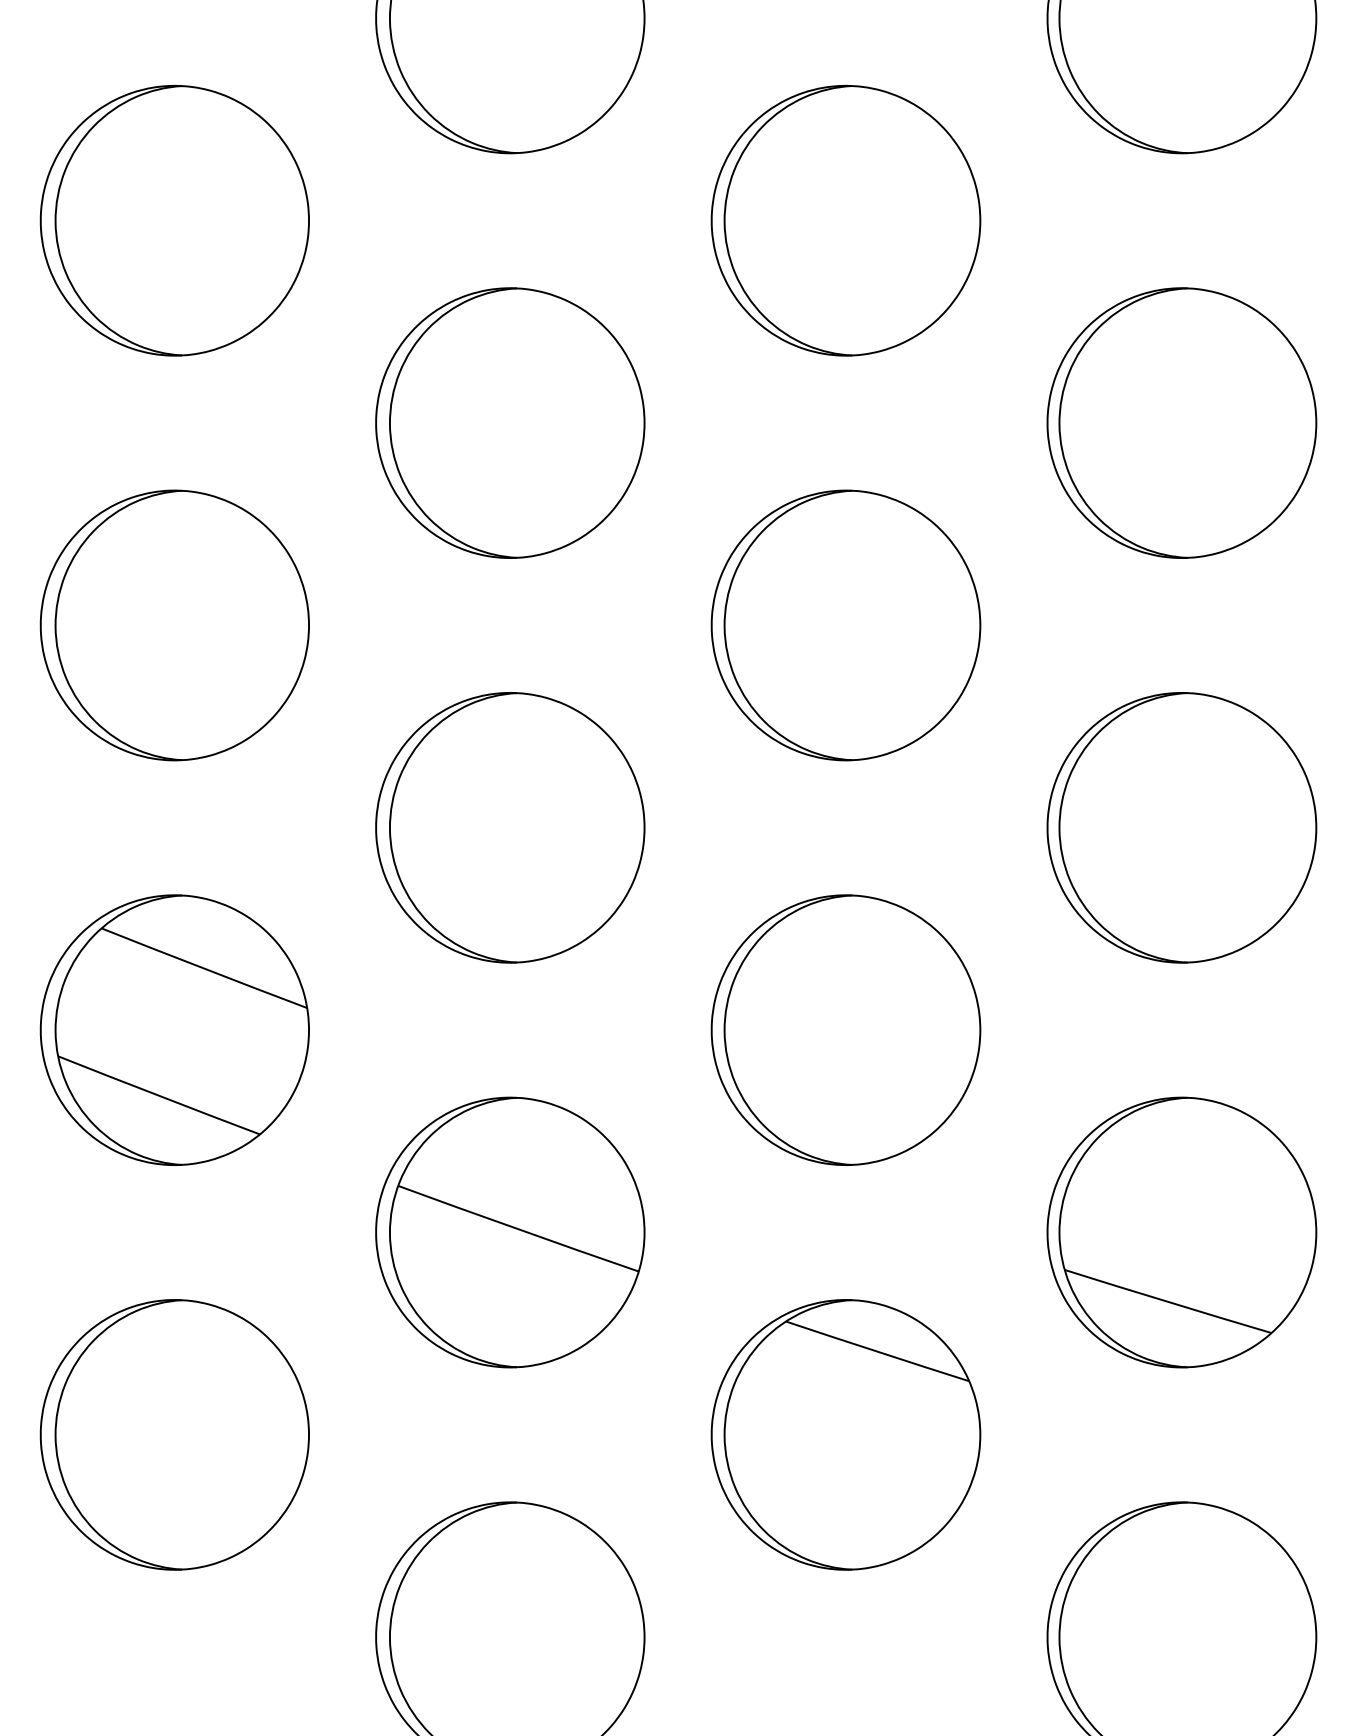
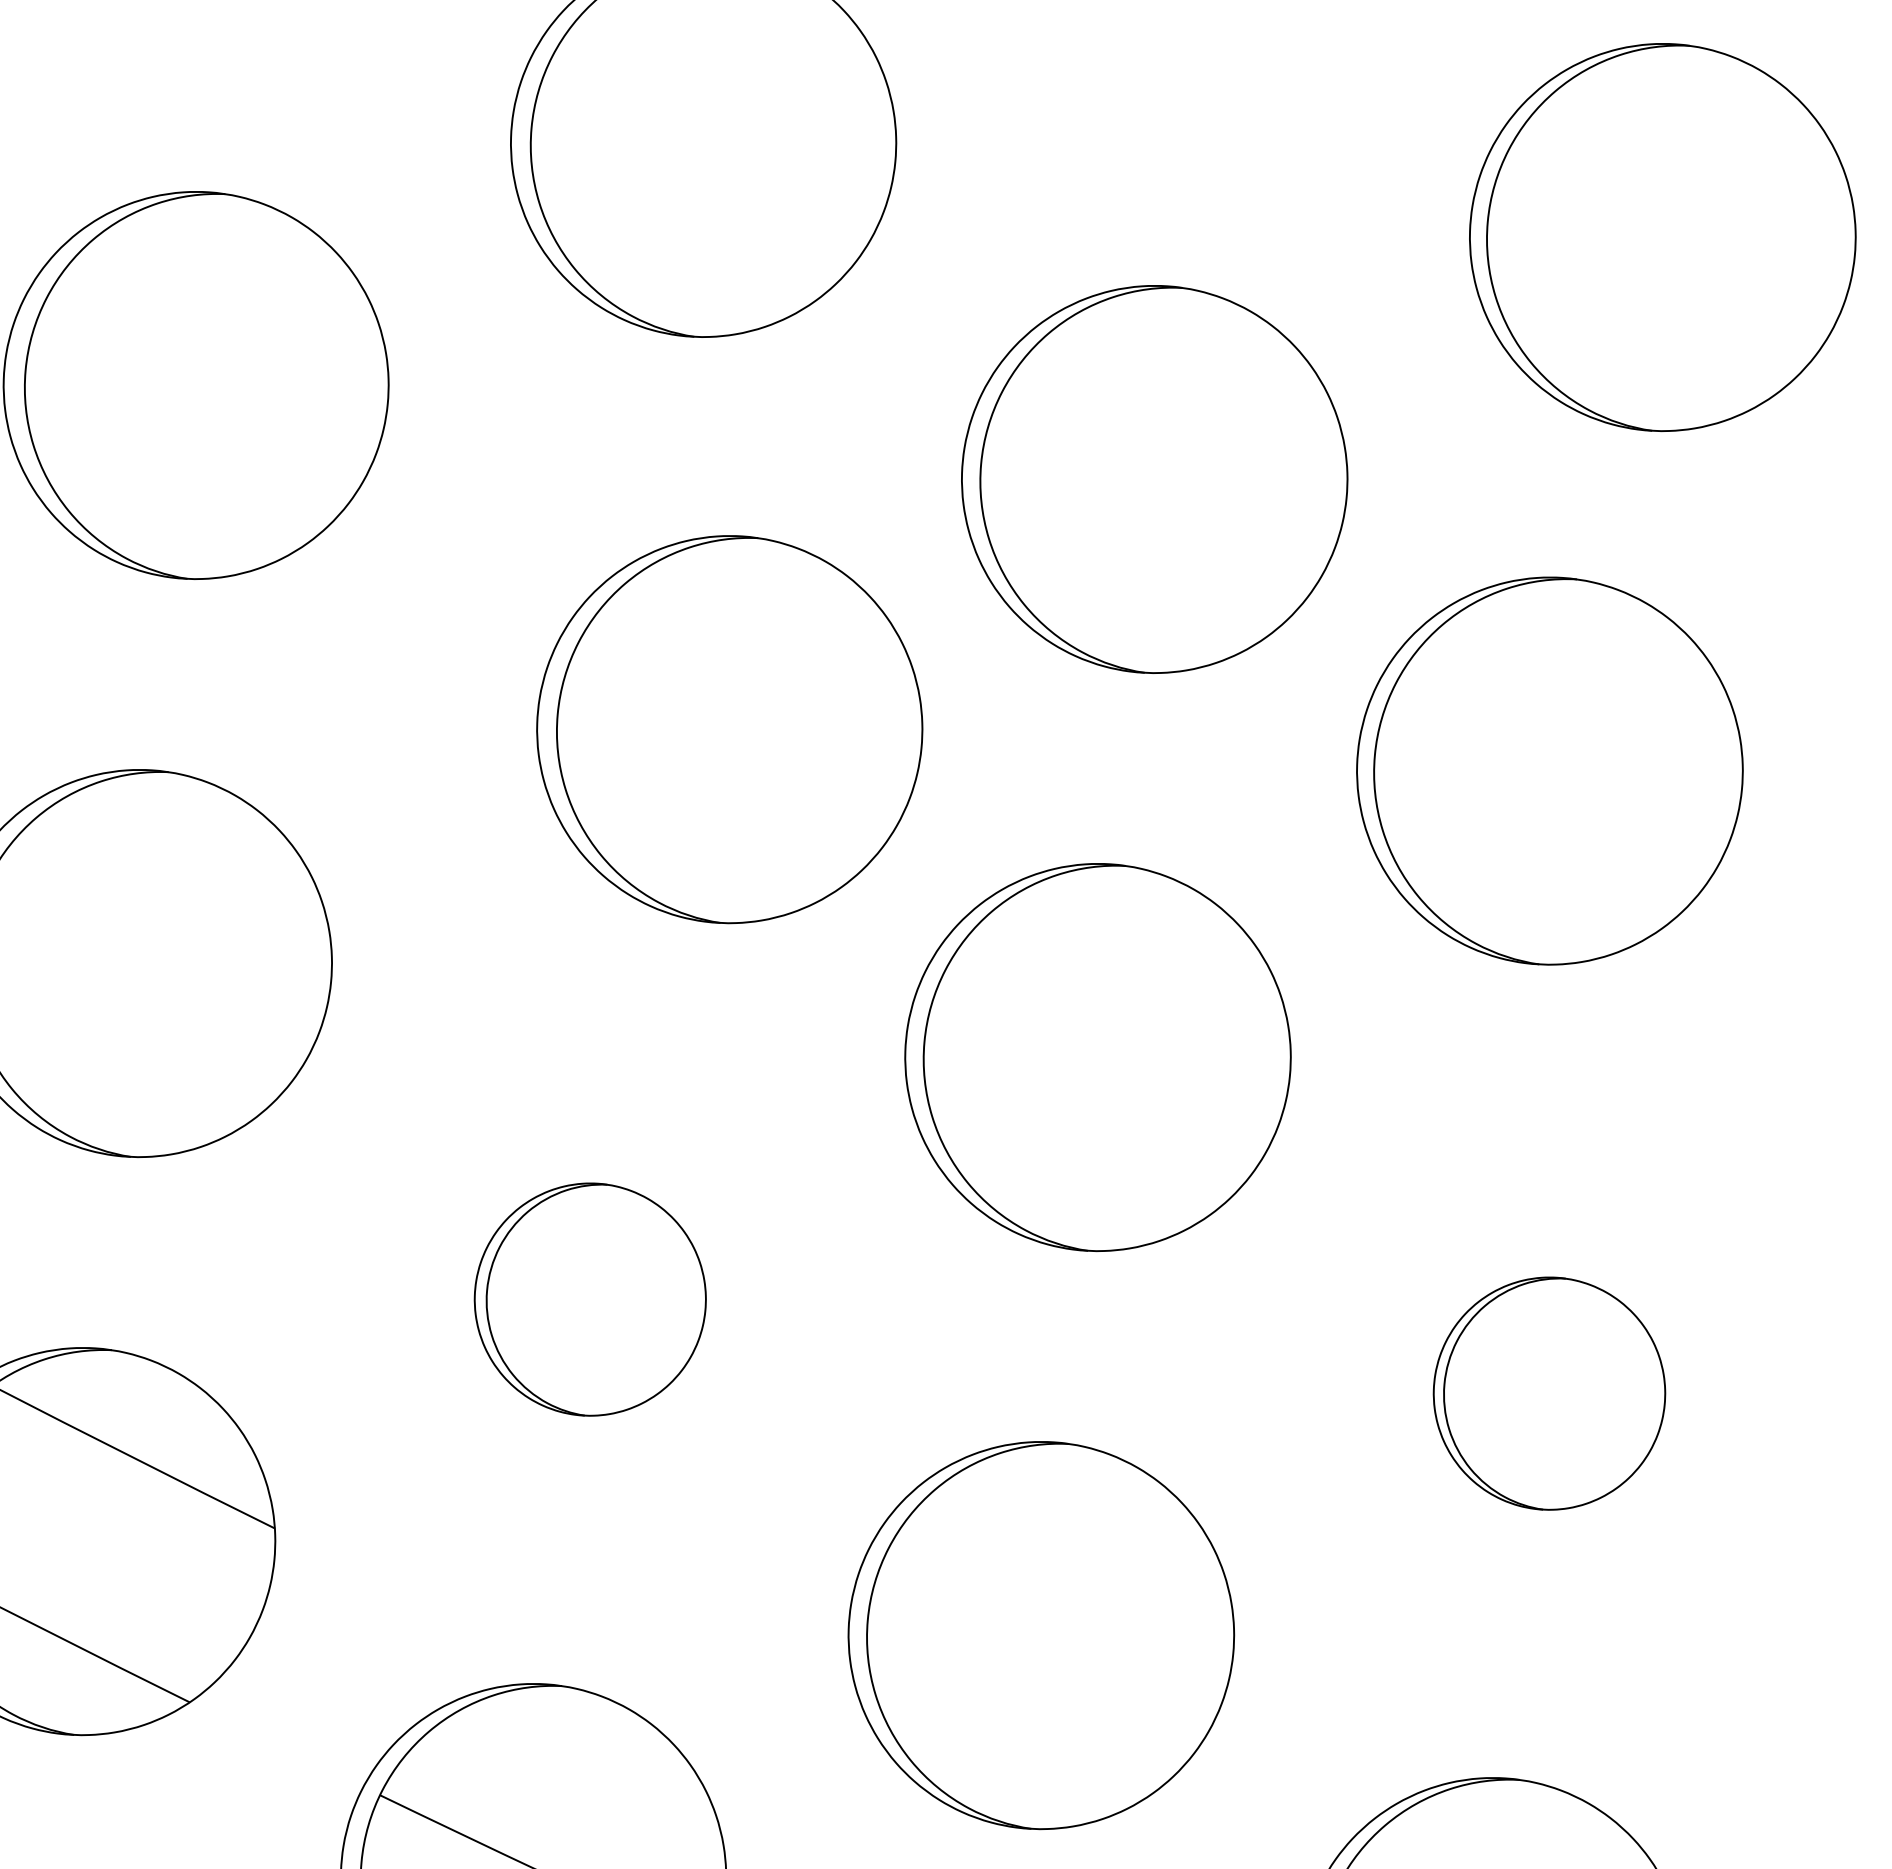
part: (510, 422) -> (730, 728), moved
part: (1181, 422) -> (1549, 770), moved
part: (510, 827) -> (590, 1299), size x0.6
part: (1181, 827) -> (1548, 1393), size x0.6

